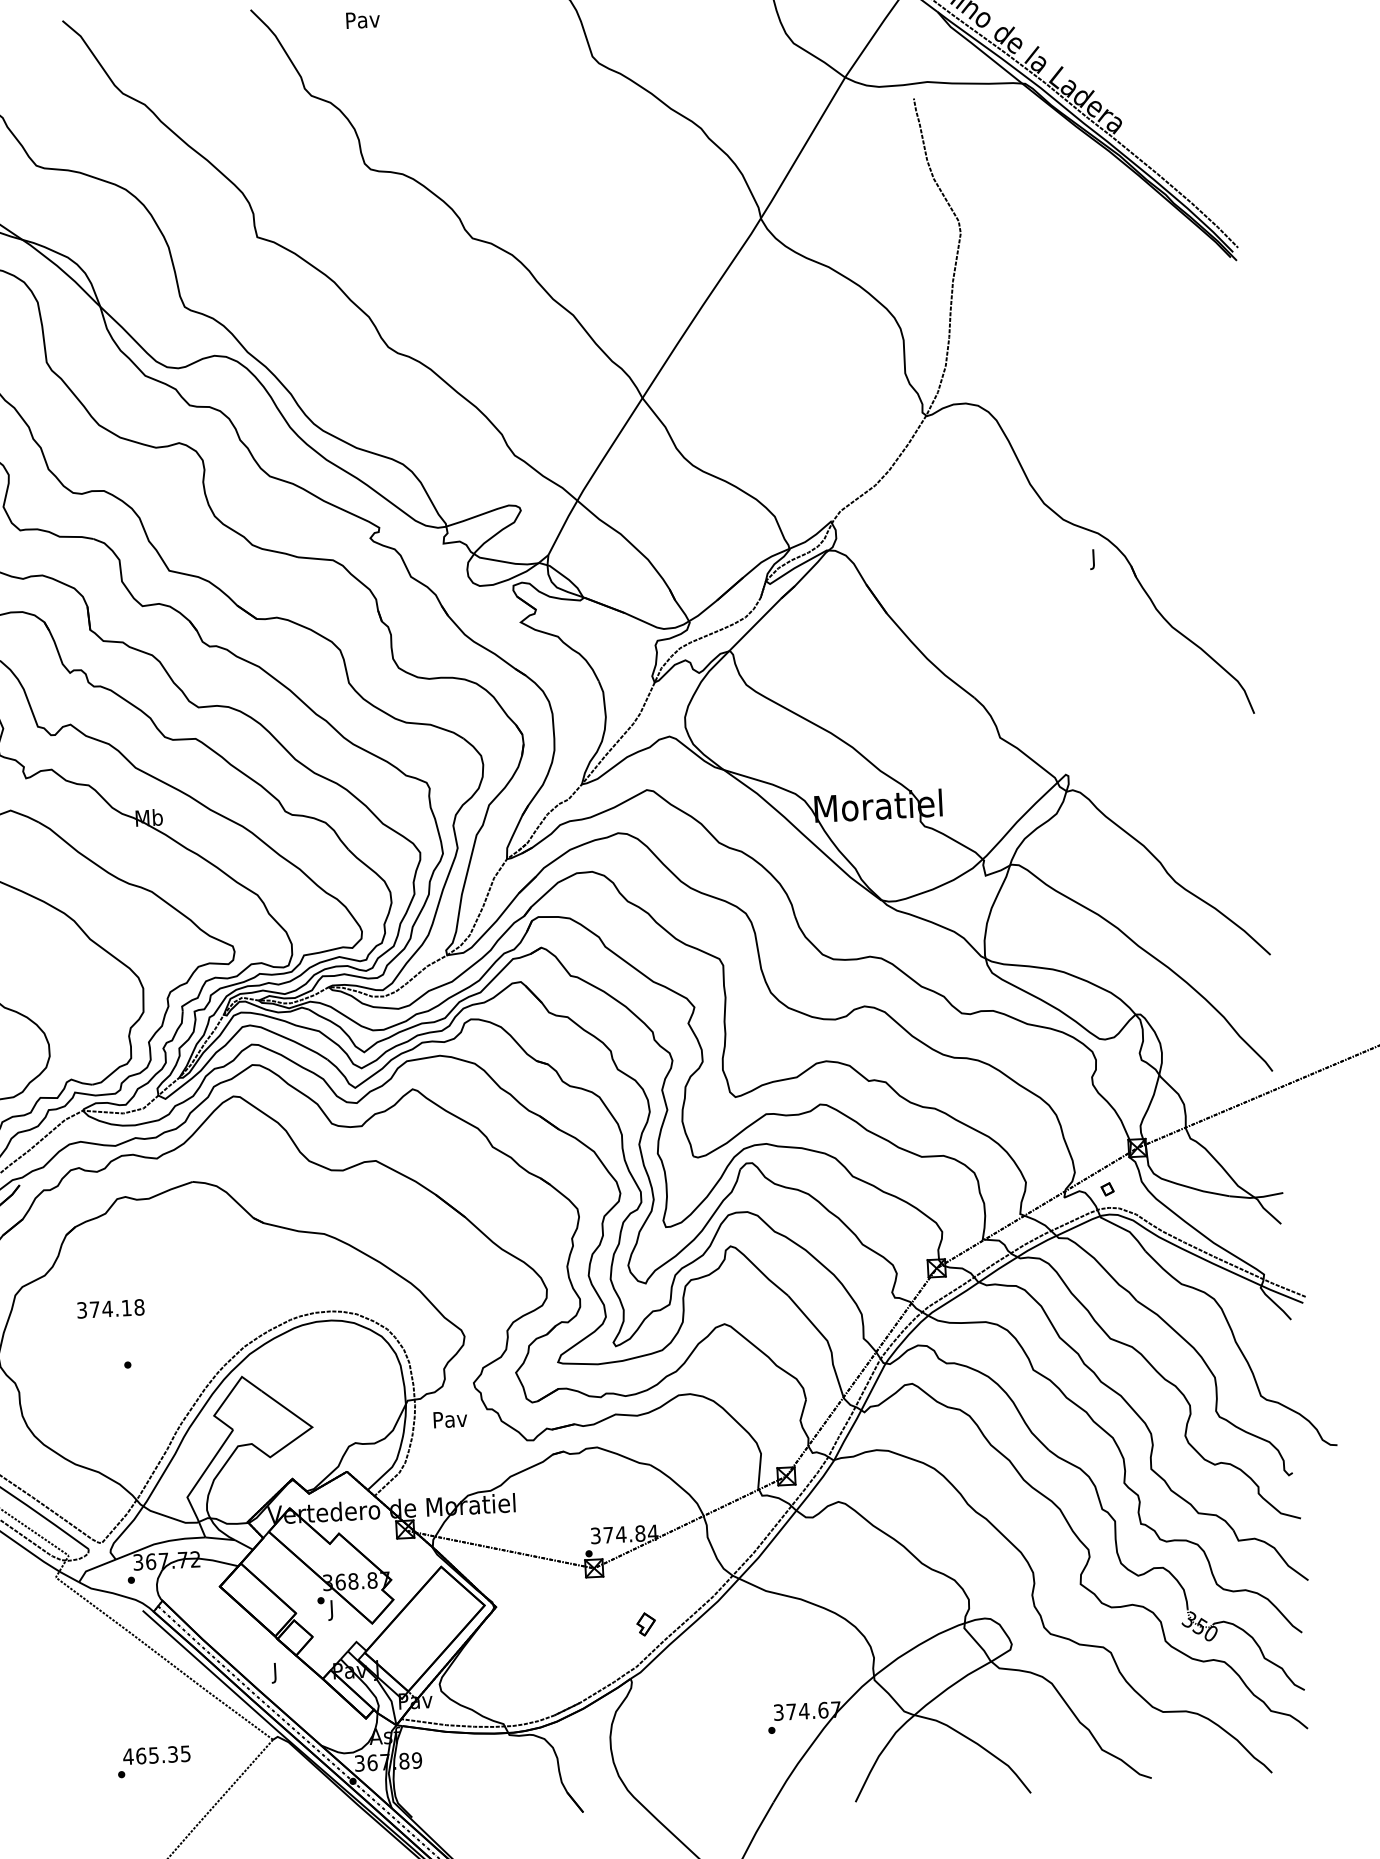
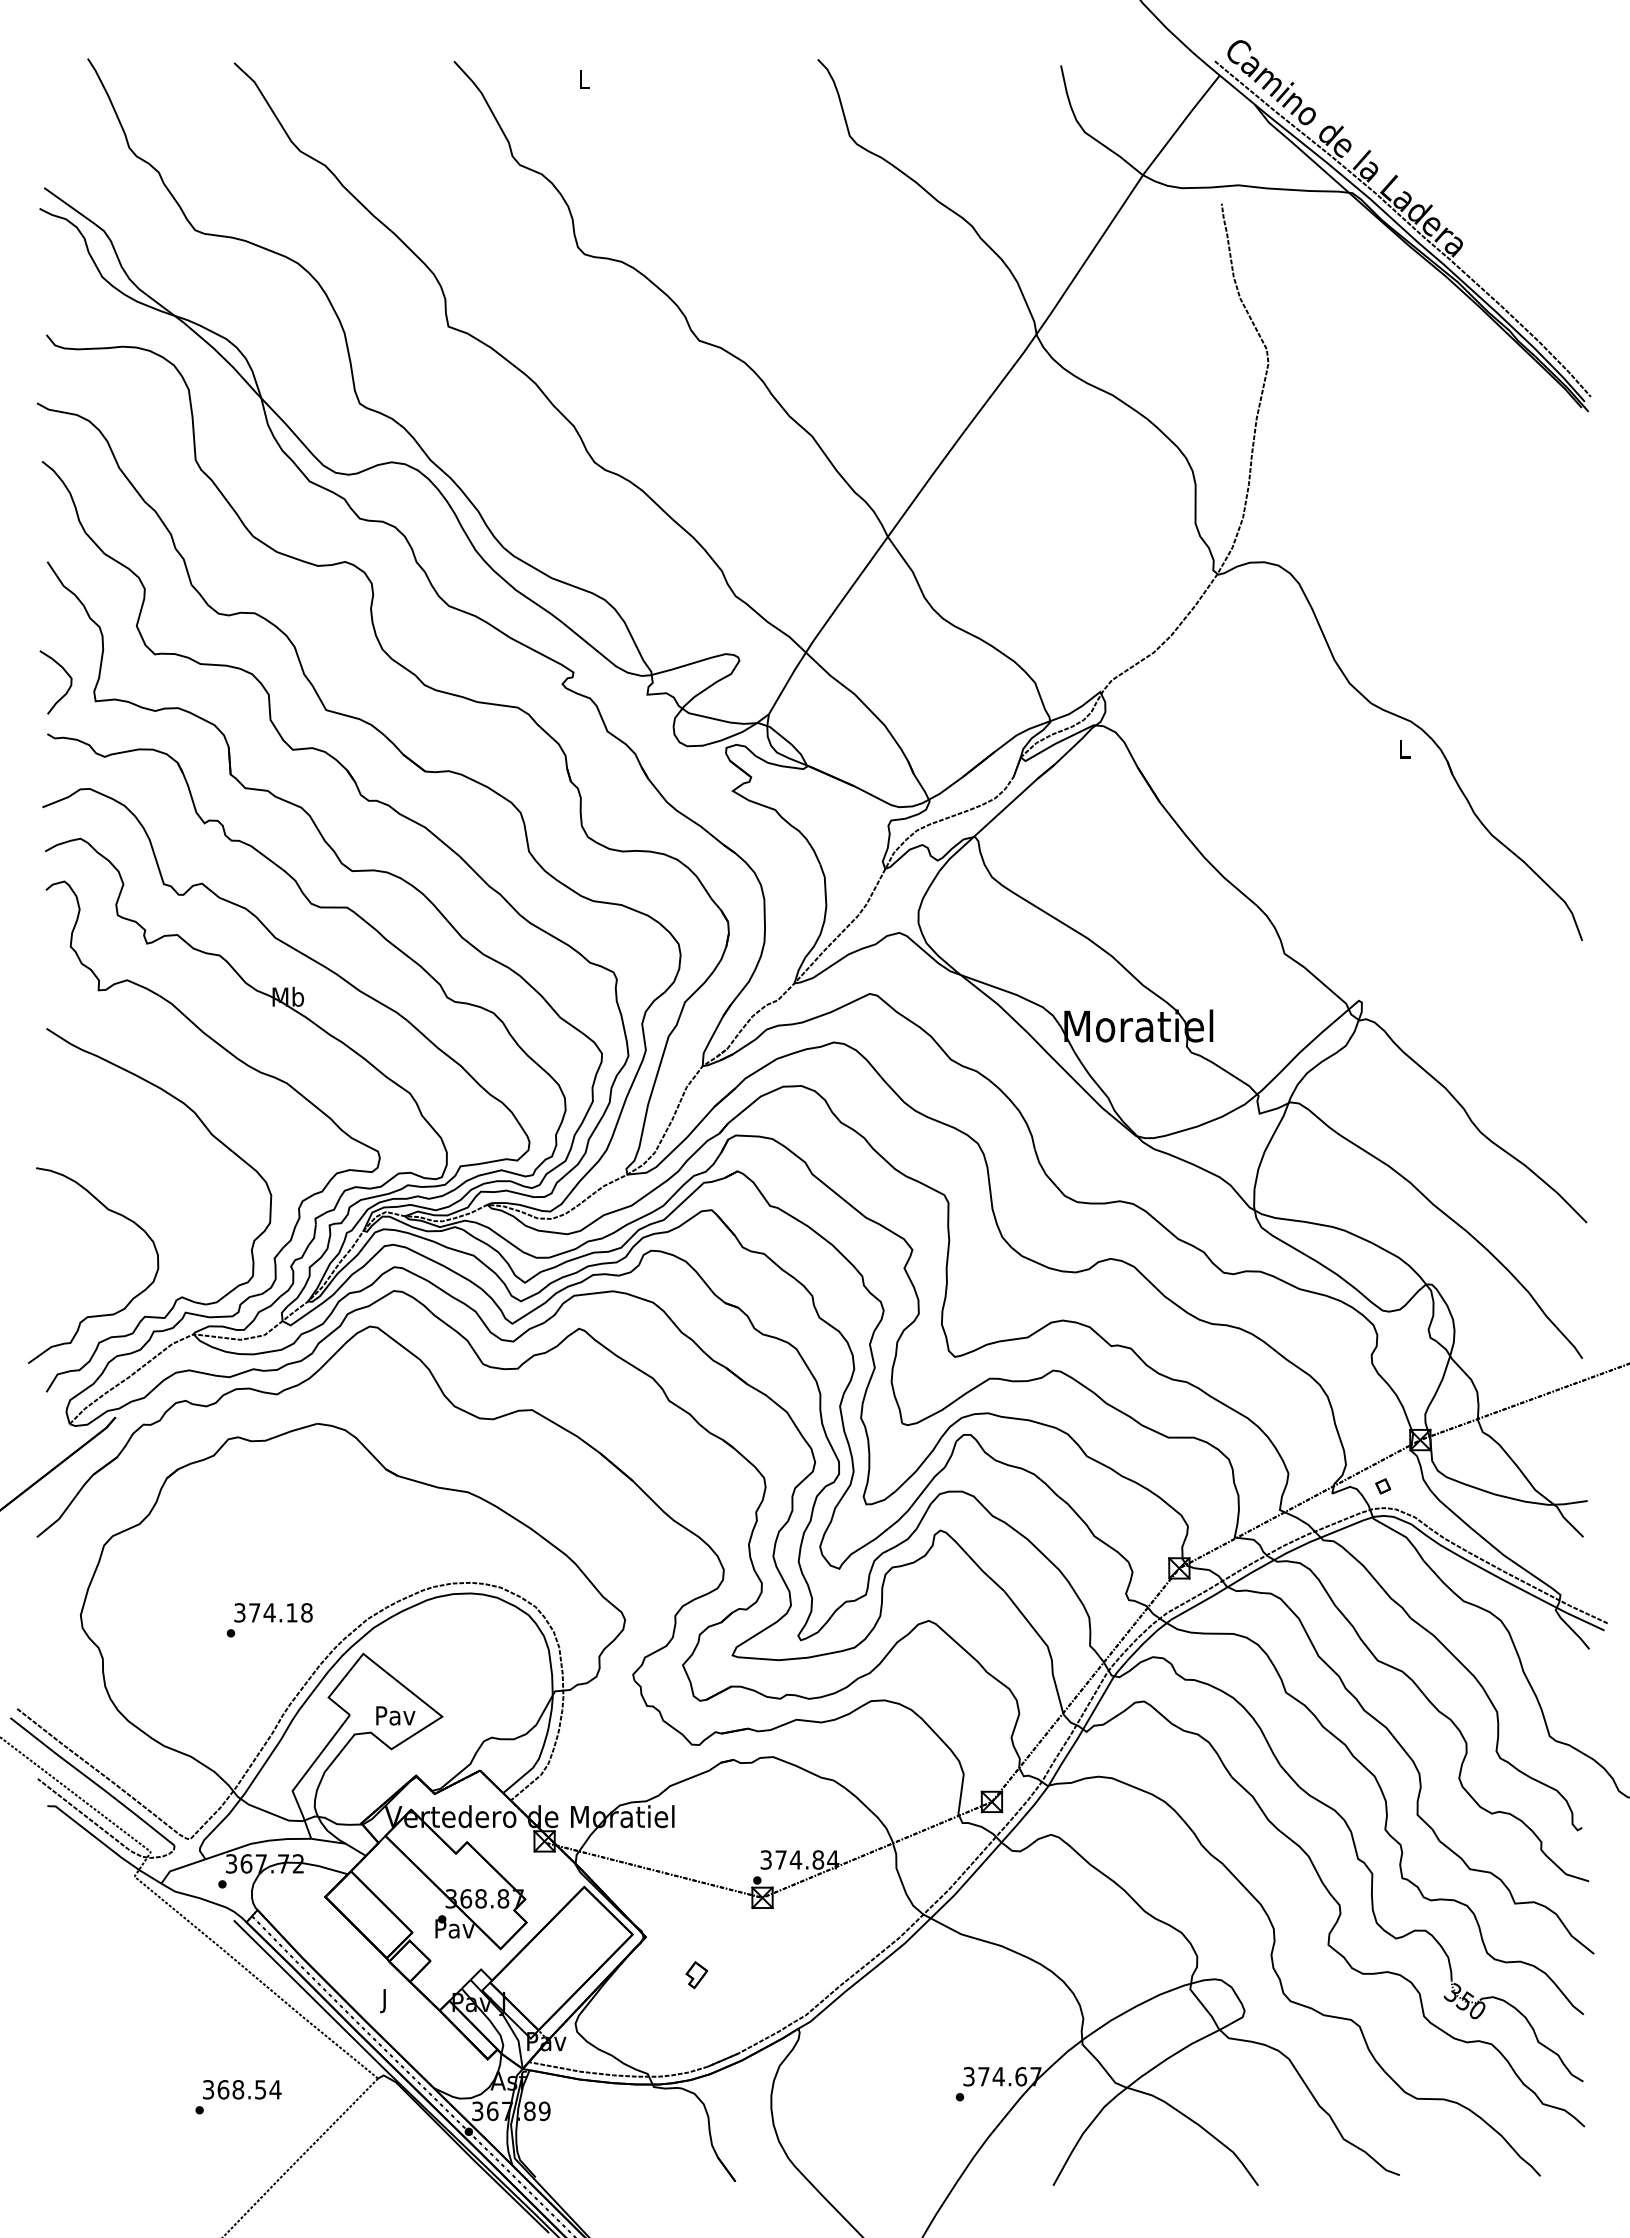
text: (363, 19) -> (584, 79), Pav -> L
text: (1094, 559) -> (1404, 751), J -> L
text: (110, 1308) -> (273, 1612), moved
text: (450, 1419) -> (395, 1715), moved
text: (332, 1610) -> (454, 1931), J -> Pav
part: (645, 1624) -> (696, 1975), moved
text: (156, 1755) -> (241, 2089), 465.35 -> 368.54

